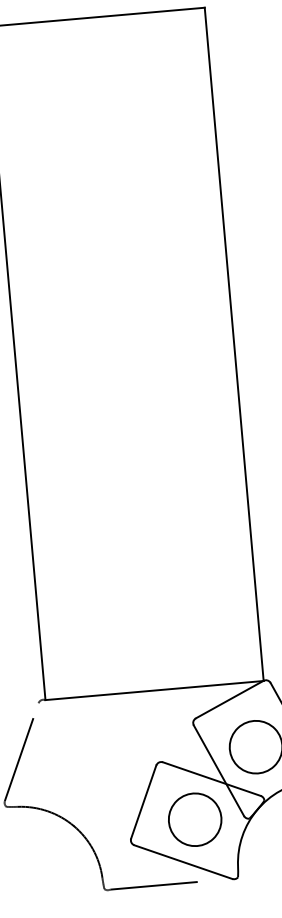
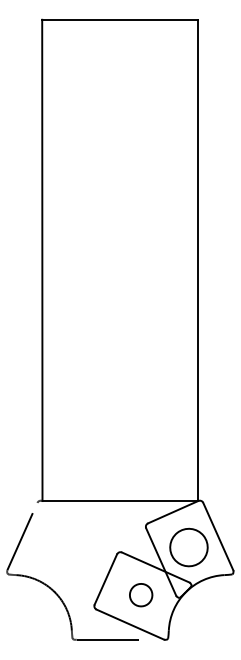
part: (194, 818) -> (140, 594), size x0.6

